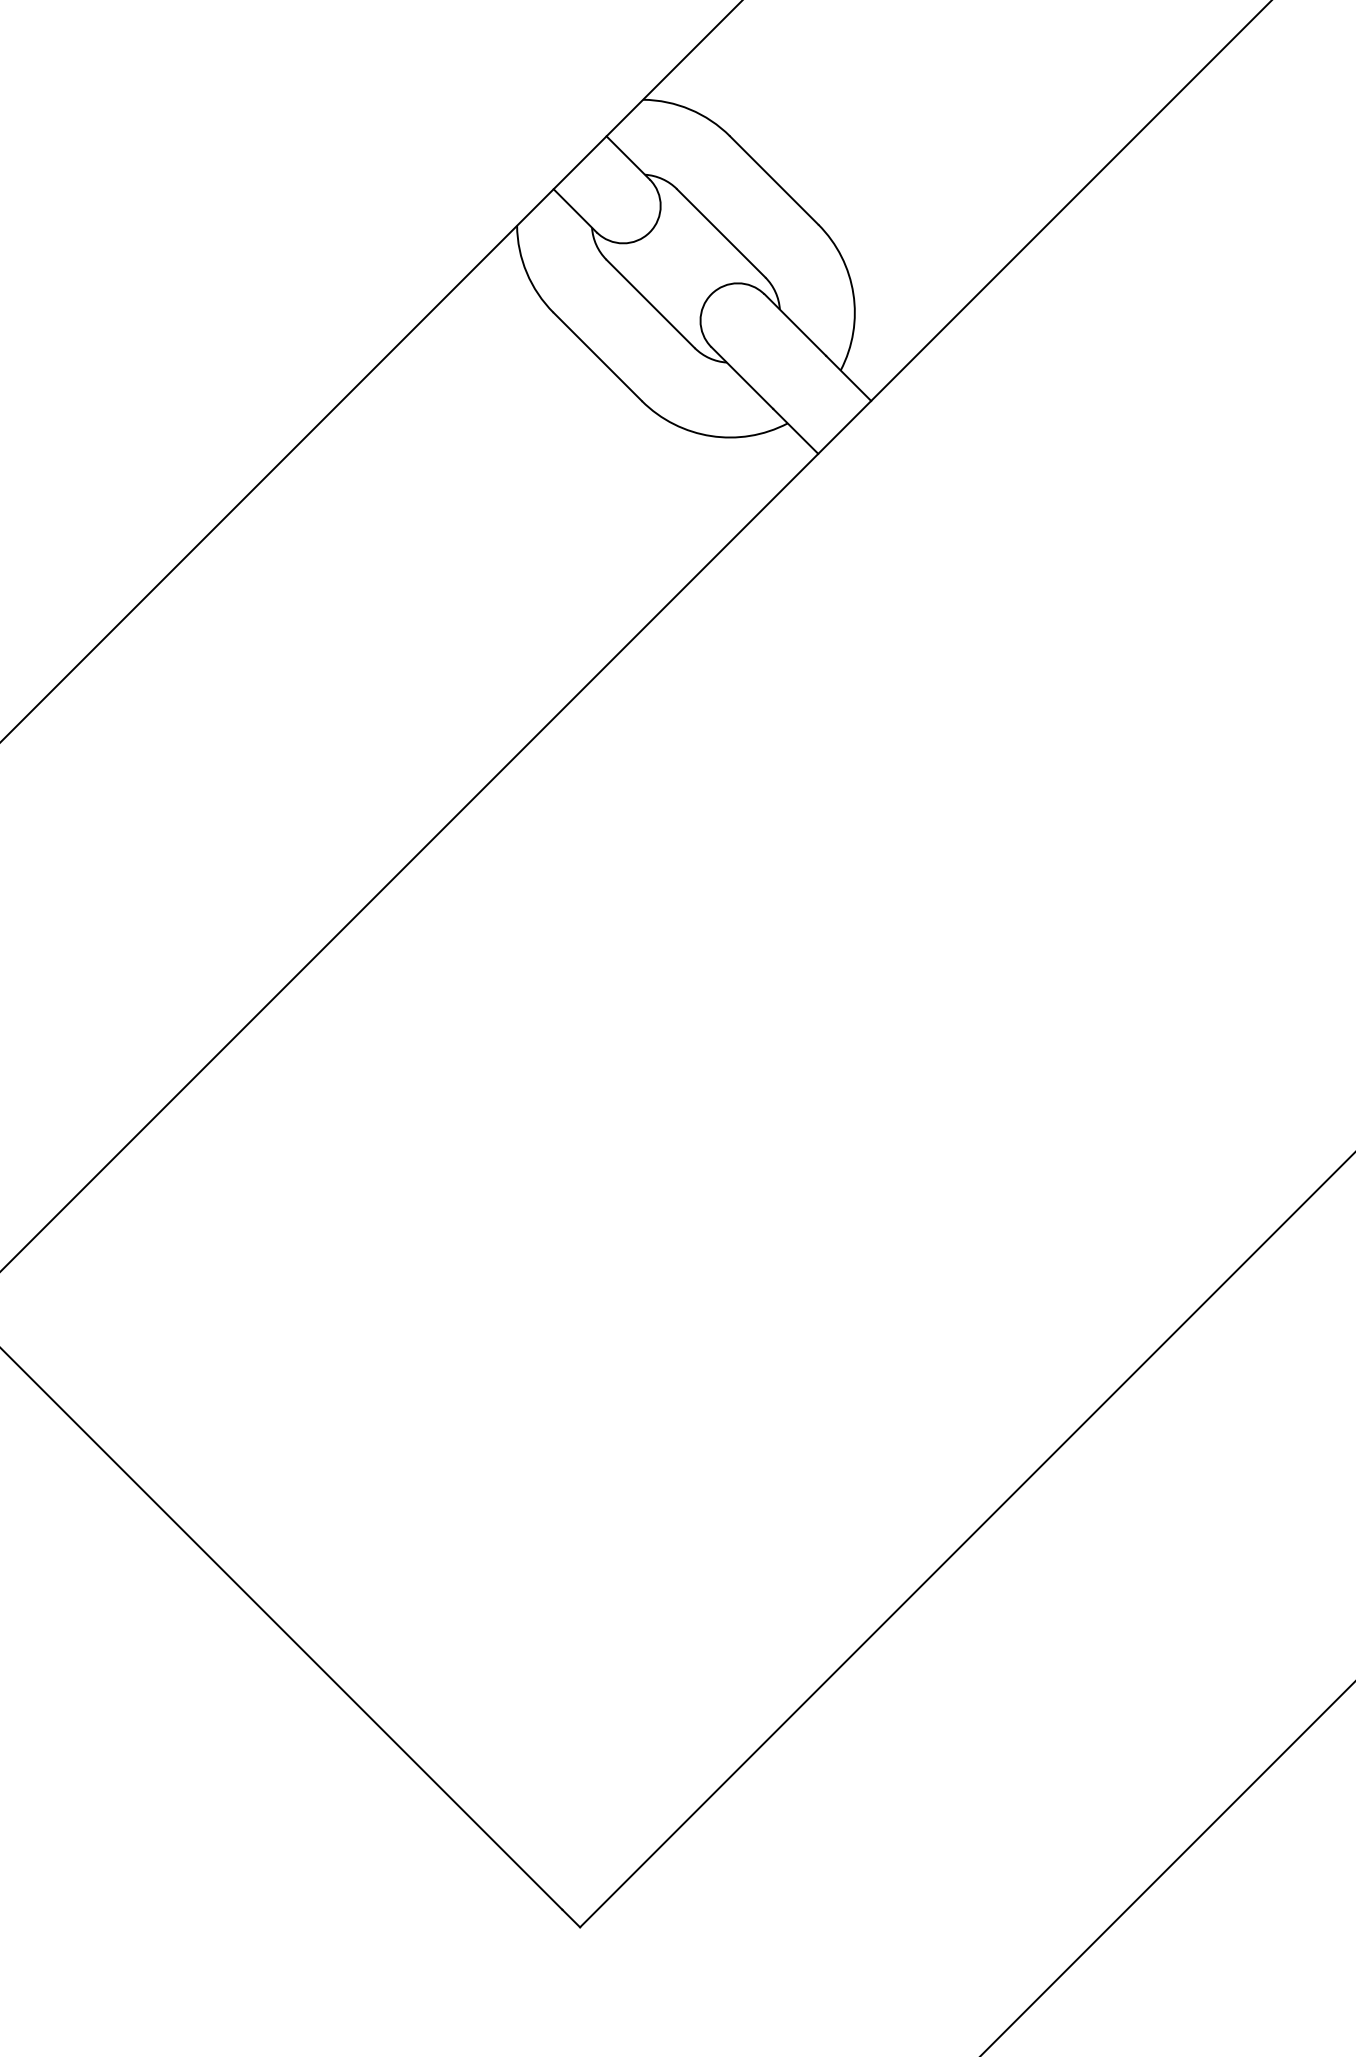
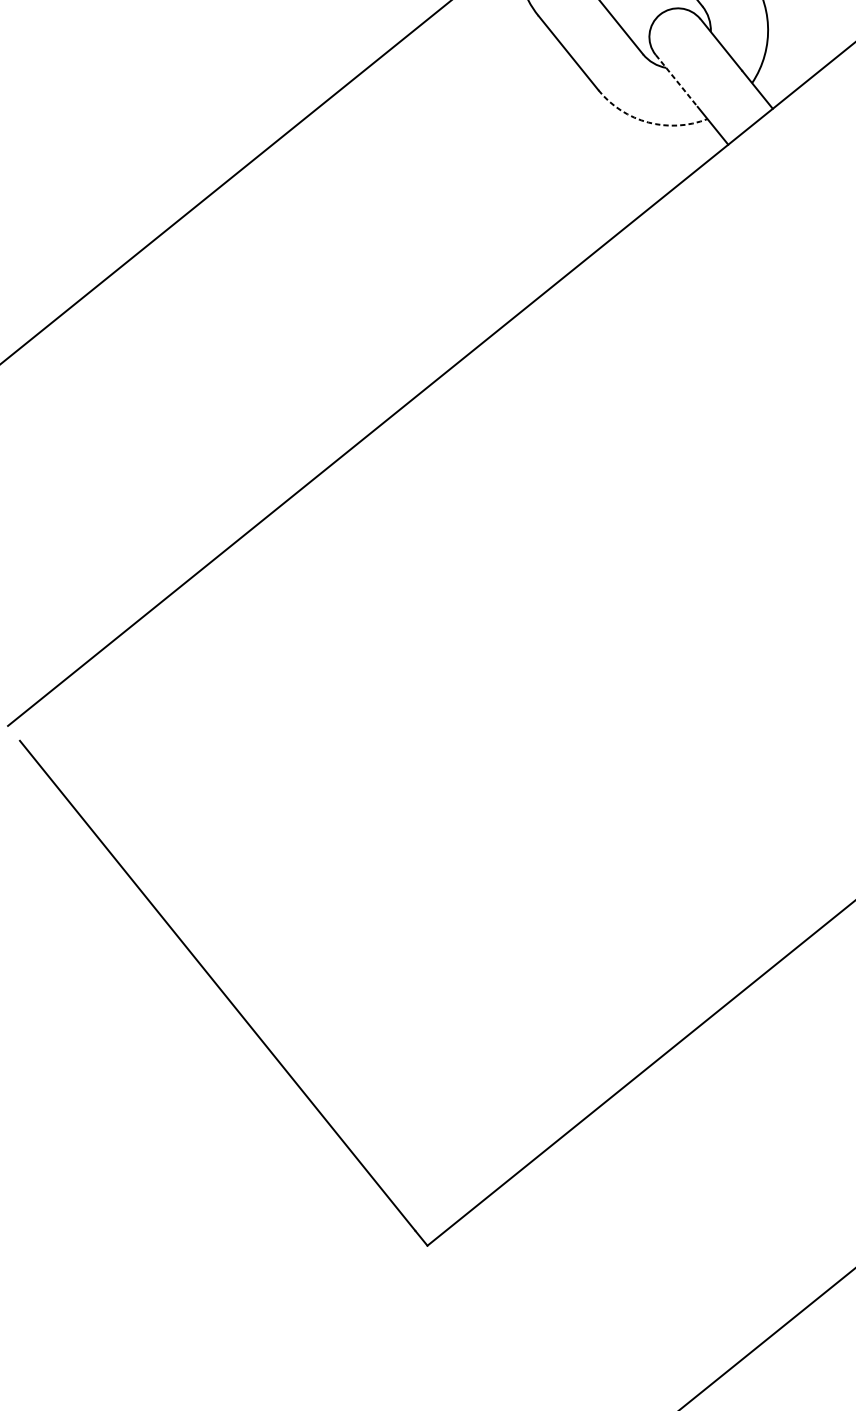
line: (742, 378) -> (676, 81), solid -> dashed
arc: (711, 436) -> (648, 122), solid -> dashed

